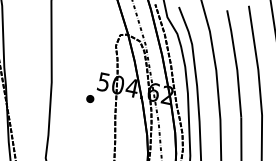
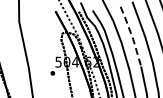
line: (236, 64) -> (132, 36), solid -> dashed

